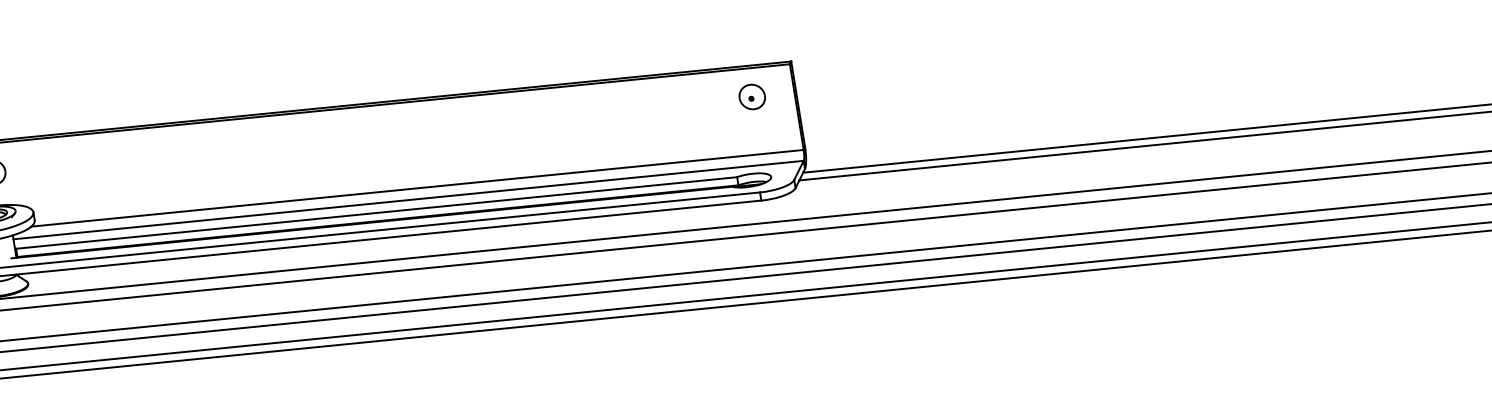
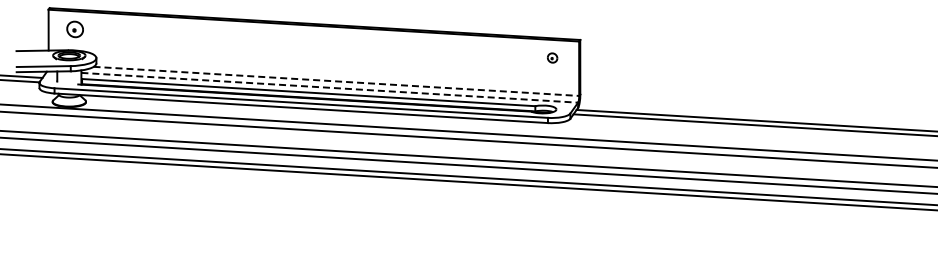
part: (751, 96) -> (552, 57), size x0.6
line: (417, 188) -> (336, 81), solid -> dashed
line: (408, 199) -> (329, 87), solid -> dashed

